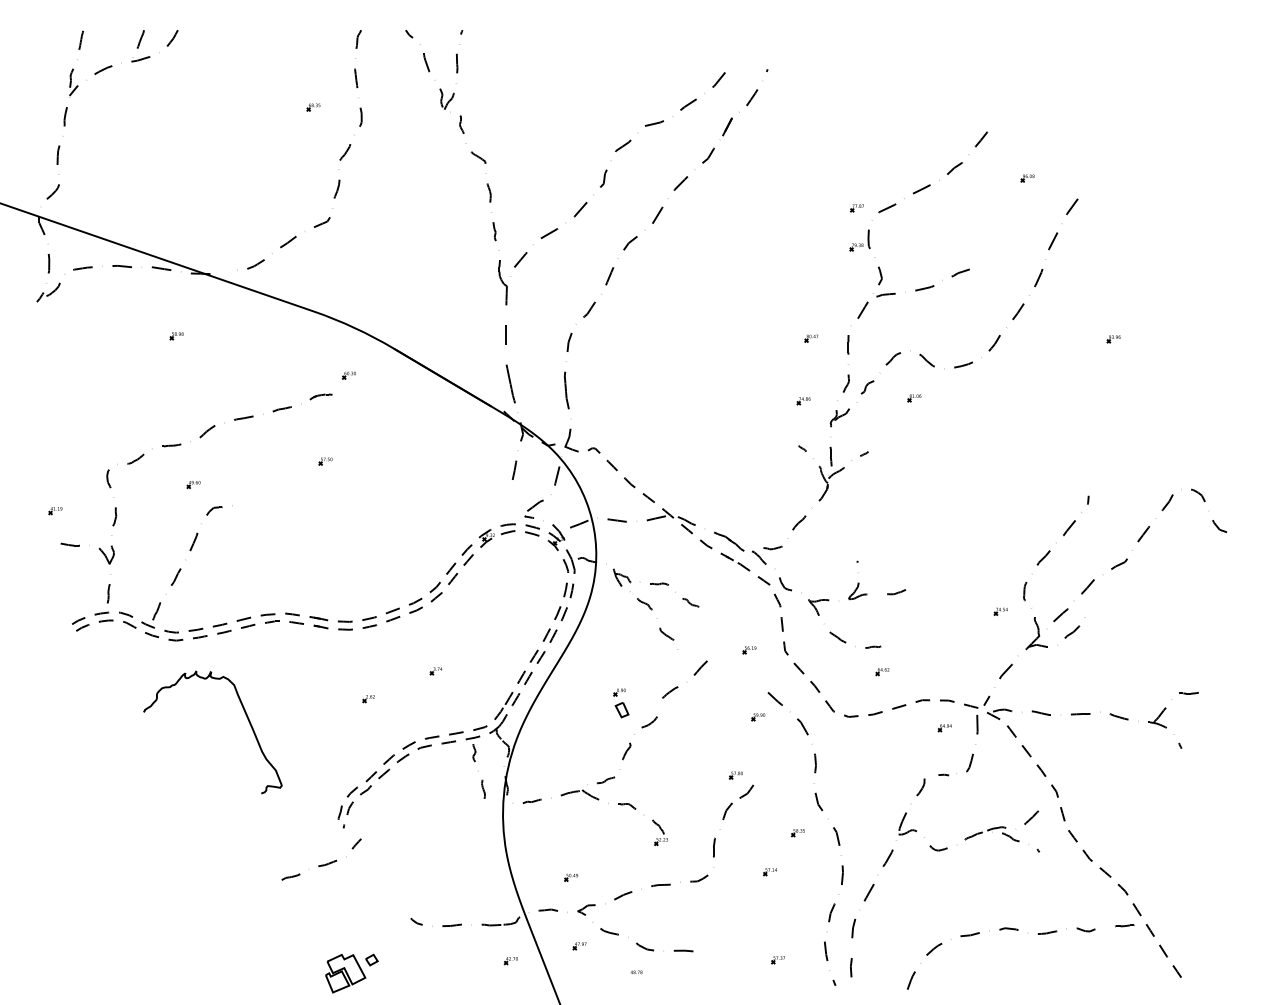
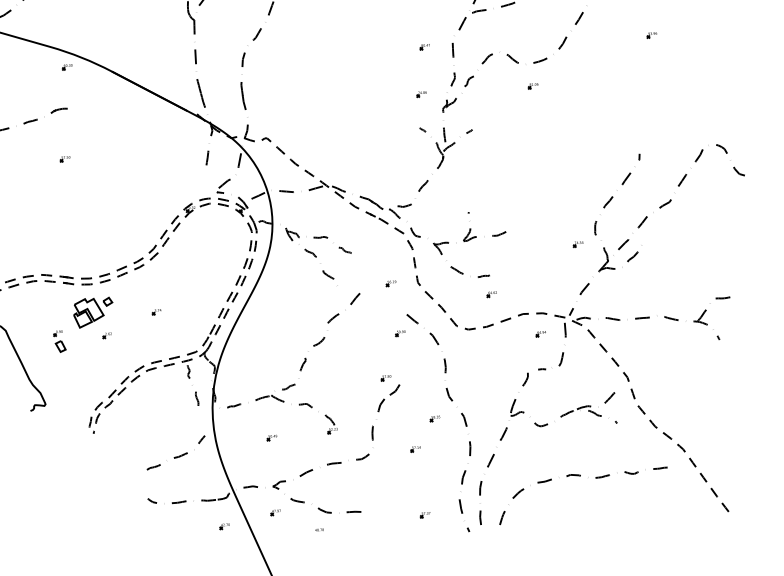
part: (348, 375) -> (66, 67), moved
part: (914, 398) -> (533, 86), moved
part: (621, 703) -> (60, 341), moved
curve: (321, 864) -> (176, 456), moved
part: (571, 877) -> (272, 437), moved
curve: (1027, 933) -> (587, 477), moved
part: (351, 973) -> (93, 312), moved

